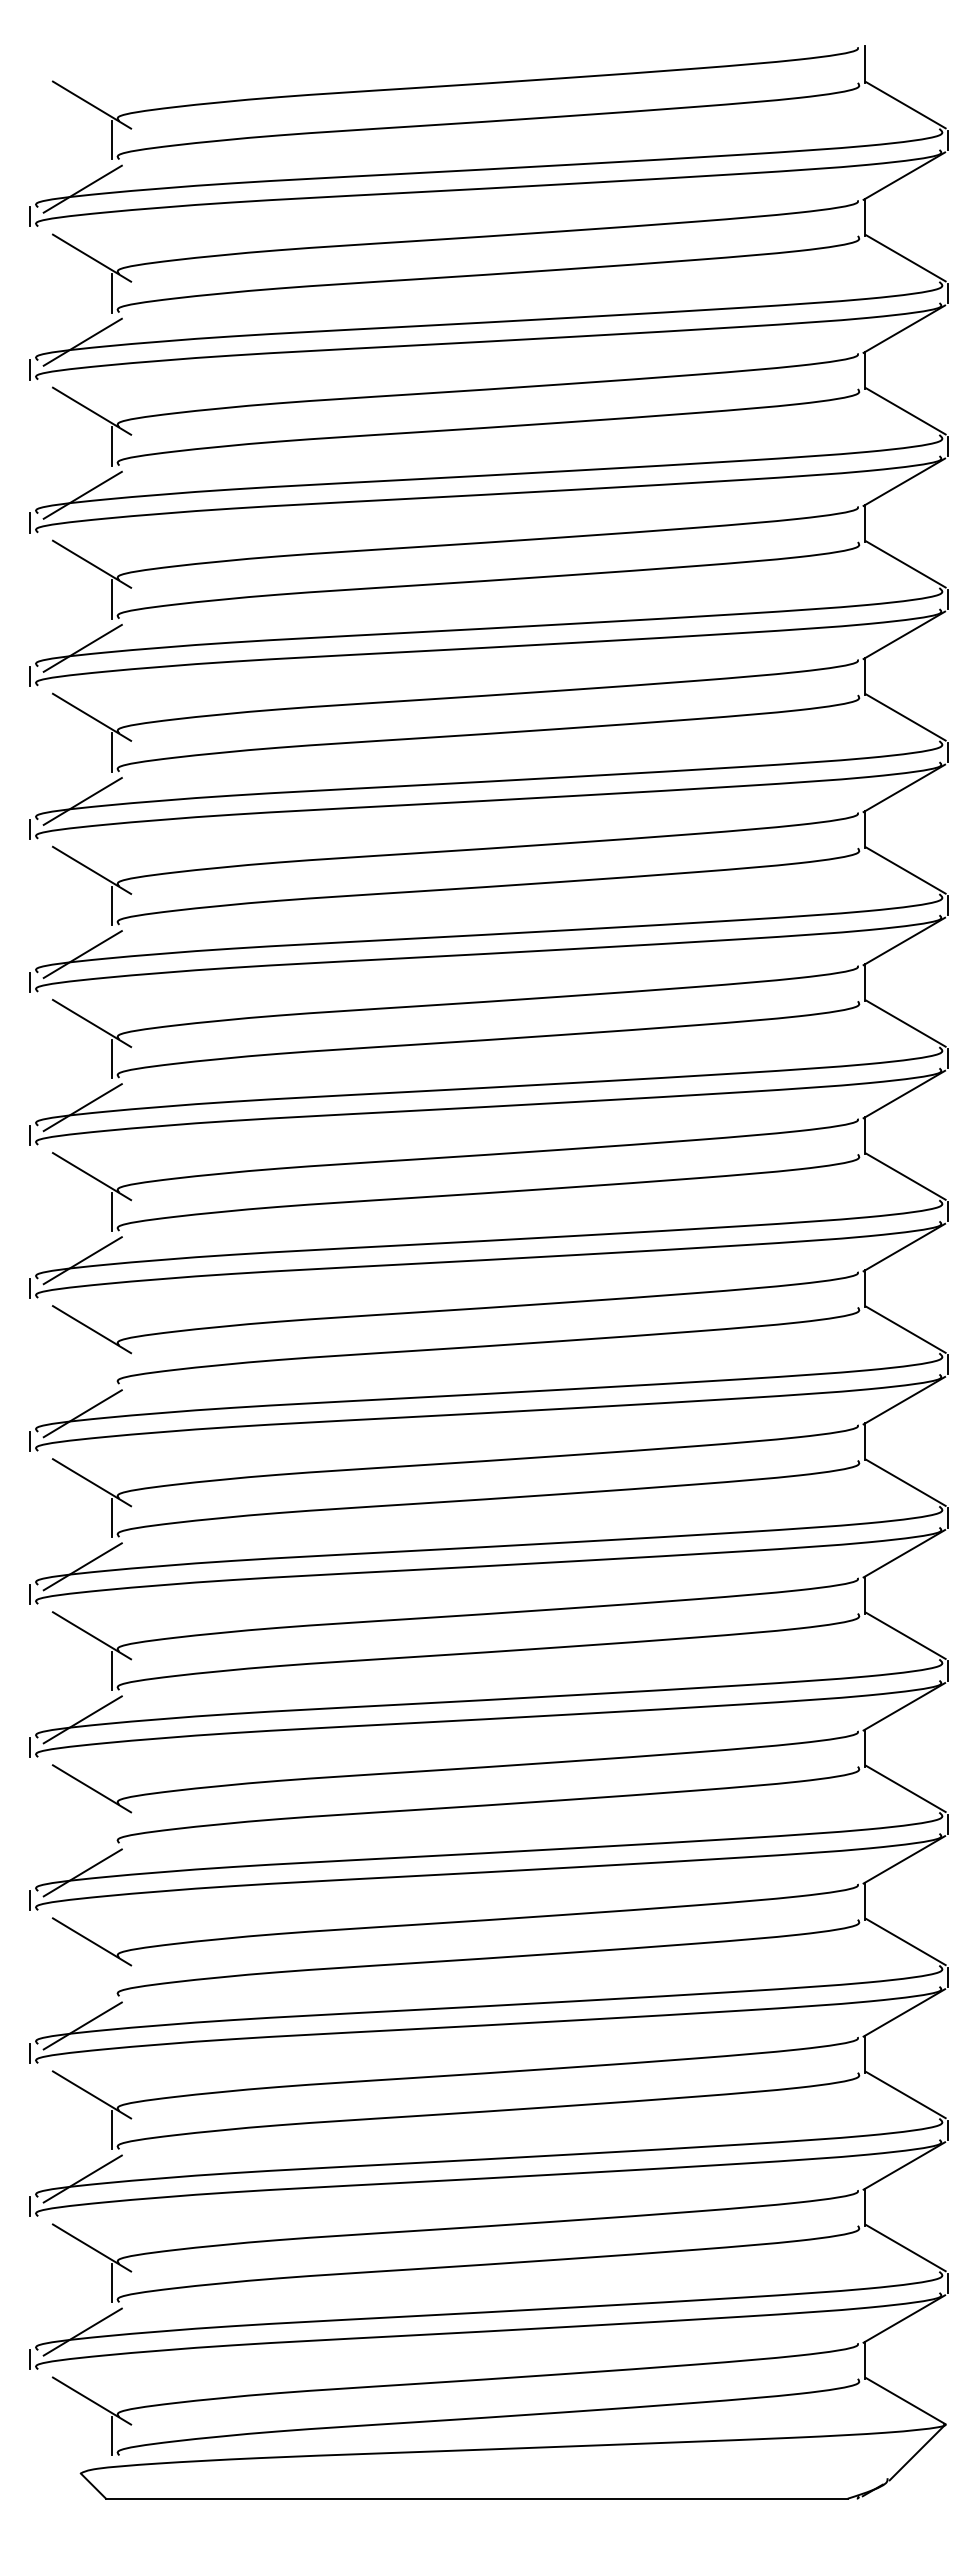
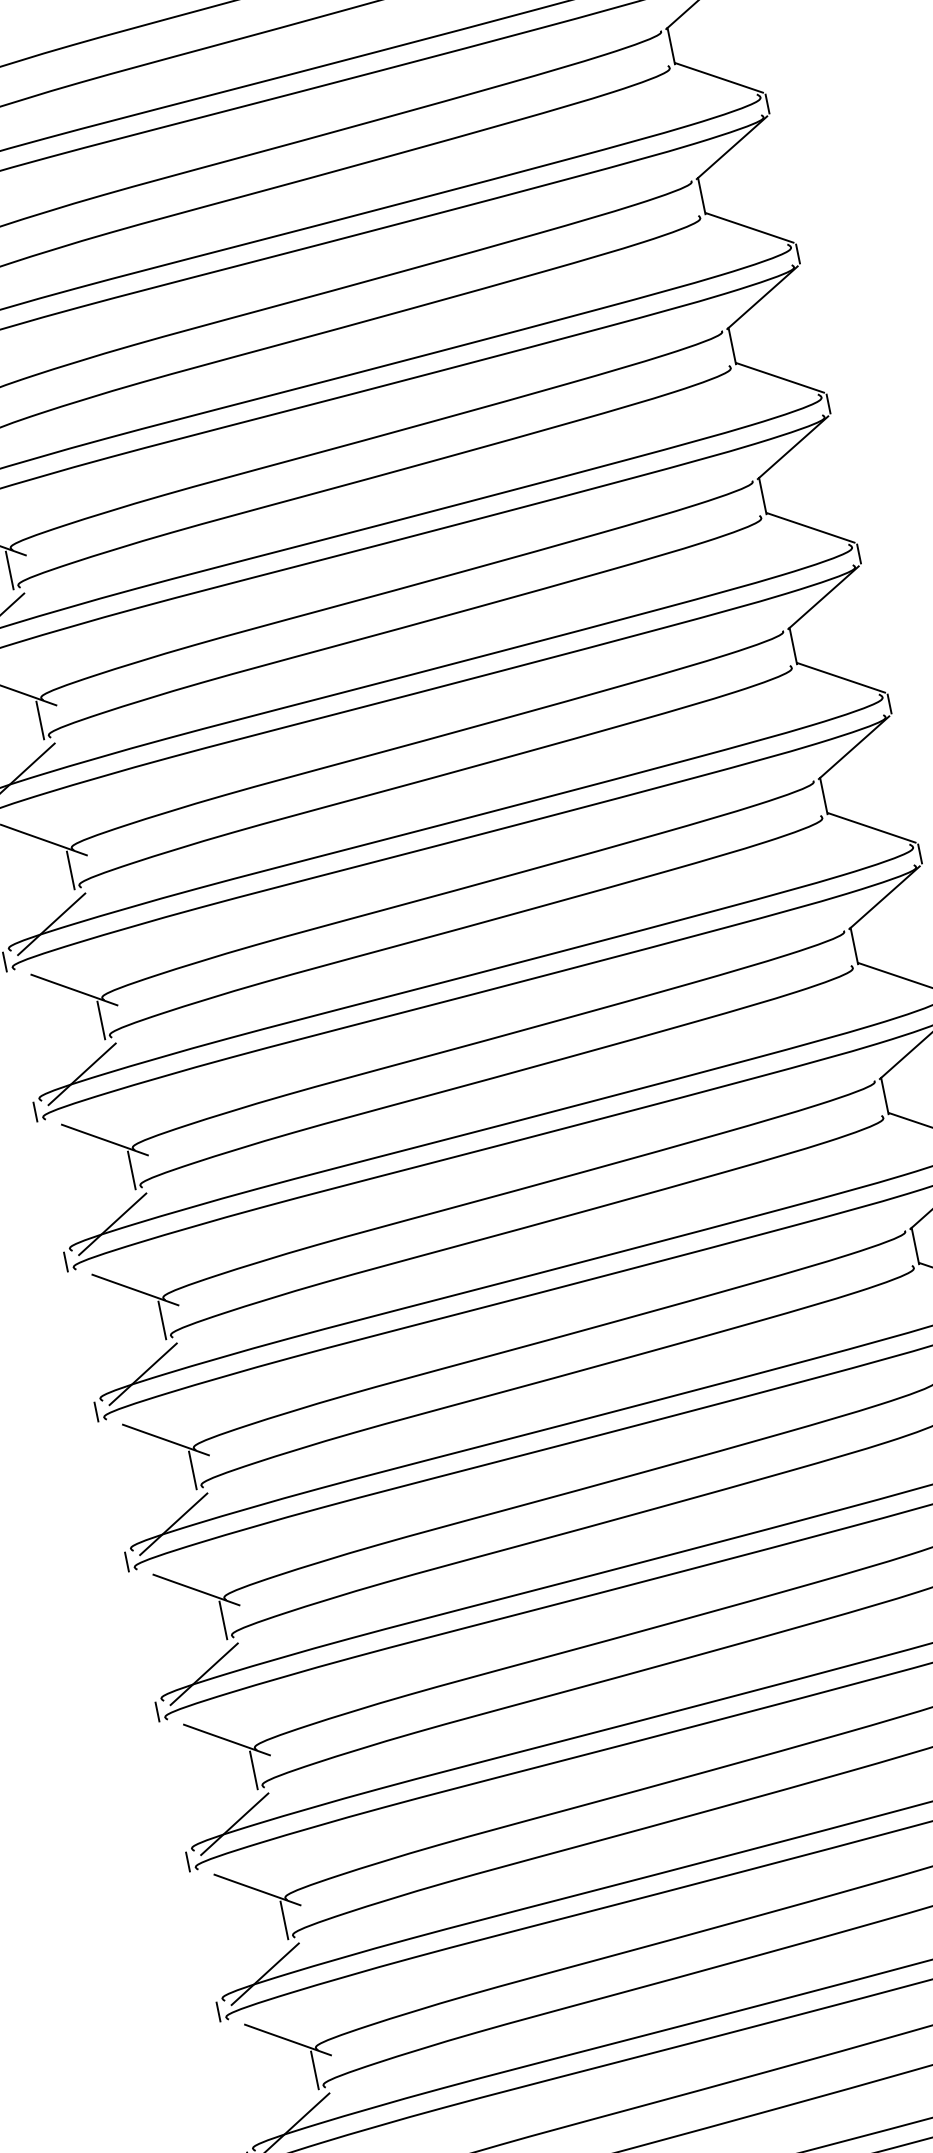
line: (112, 1364) -> (162, 1320), added
line: (112, 1823) -> (253, 1769), added
line: (112, 1976) -> (284, 1919), added

